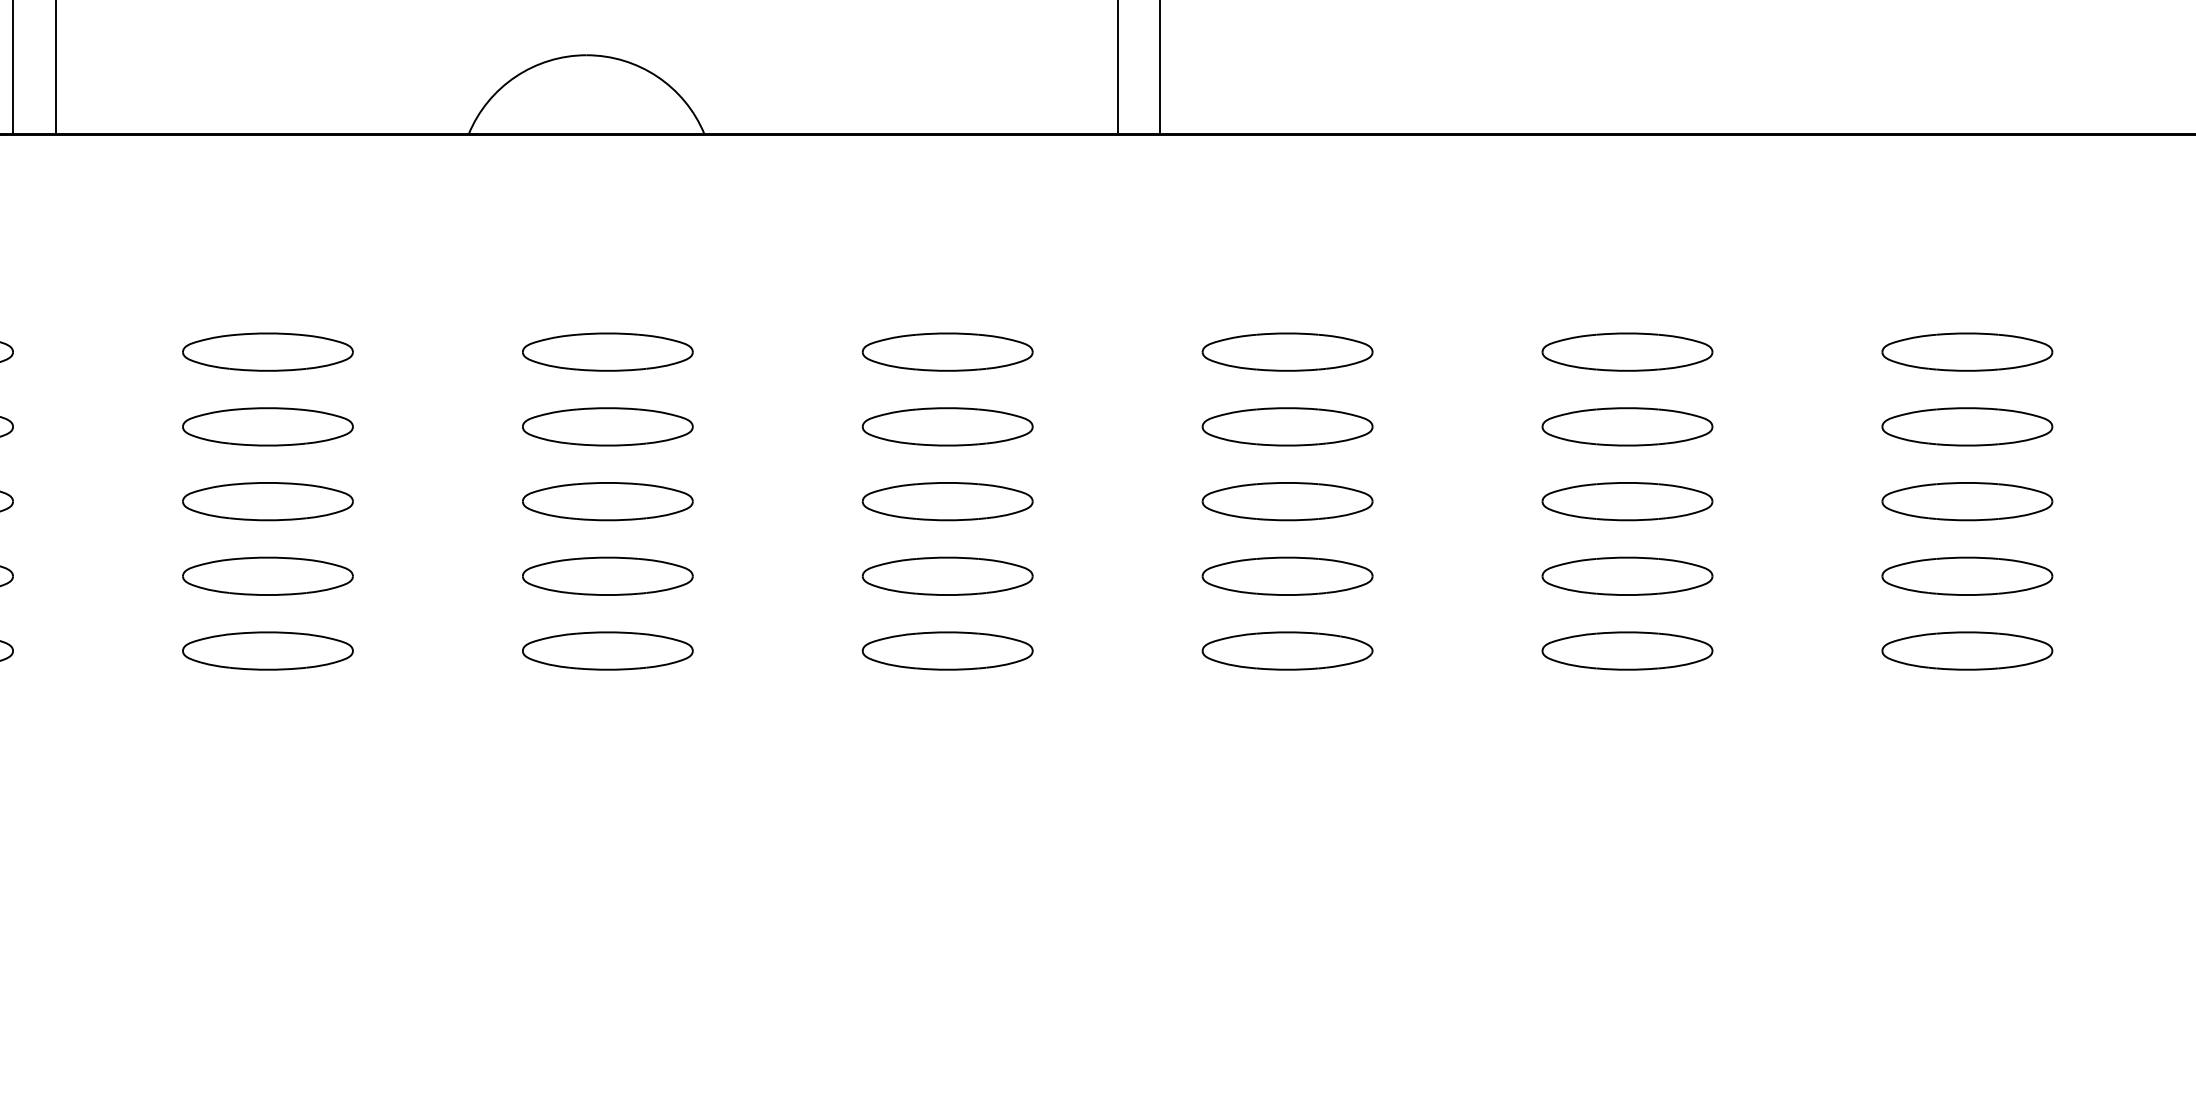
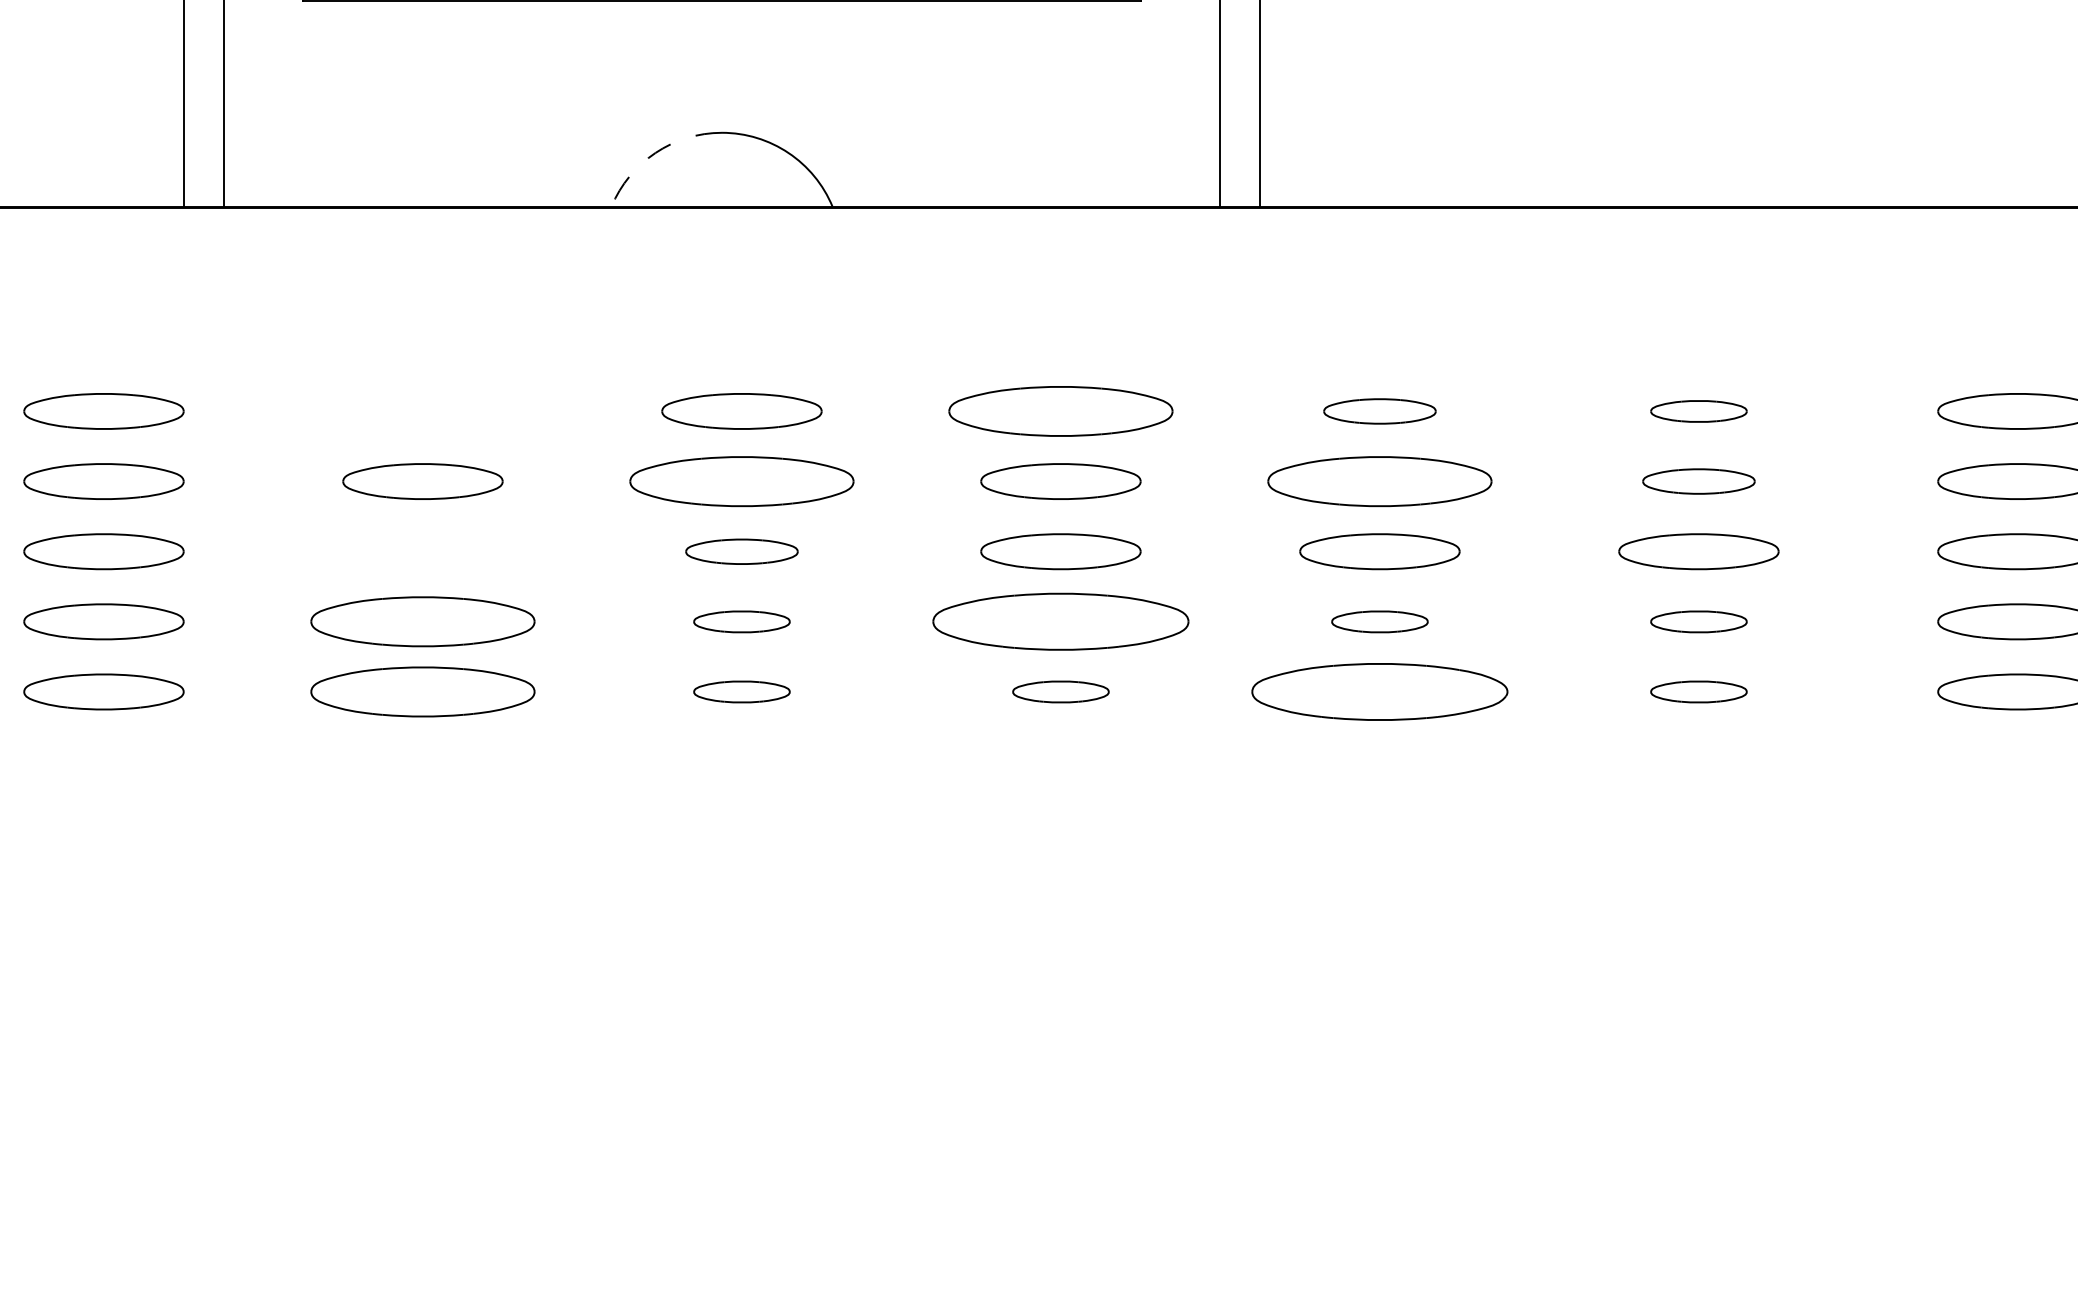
arc: (515, 77) -> (655, 153), solid -> dashed
part: (267, 352) -> (422, 411), removed
part: (947, 352) -> (1060, 411), size x1.4
part: (1287, 352) -> (1379, 411), size x0.7
part: (1627, 352) -> (1698, 411), size x0.6
part: (607, 426) -> (741, 481), size x1.4
part: (1287, 426) -> (1379, 481), size x1.4
part: (1627, 426) -> (1698, 481), size x0.7
part: (267, 501) -> (422, 551), removed
part: (607, 501) -> (741, 551), size x0.7
part: (267, 575) -> (422, 621), size x1.4
part: (607, 575) -> (741, 621), size x0.6
part: (947, 575) -> (1060, 621), size x1.6
part: (1287, 575) -> (1379, 621), size x0.6
part: (1627, 575) -> (1698, 621), size x0.6
part: (267, 650) -> (422, 691), size x1.4
part: (607, 650) -> (741, 691), size x0.6
part: (947, 650) -> (1060, 691), size x0.6
part: (1287, 650) -> (1379, 691), size x1.6
part: (1627, 650) -> (1698, 691), size x0.6

